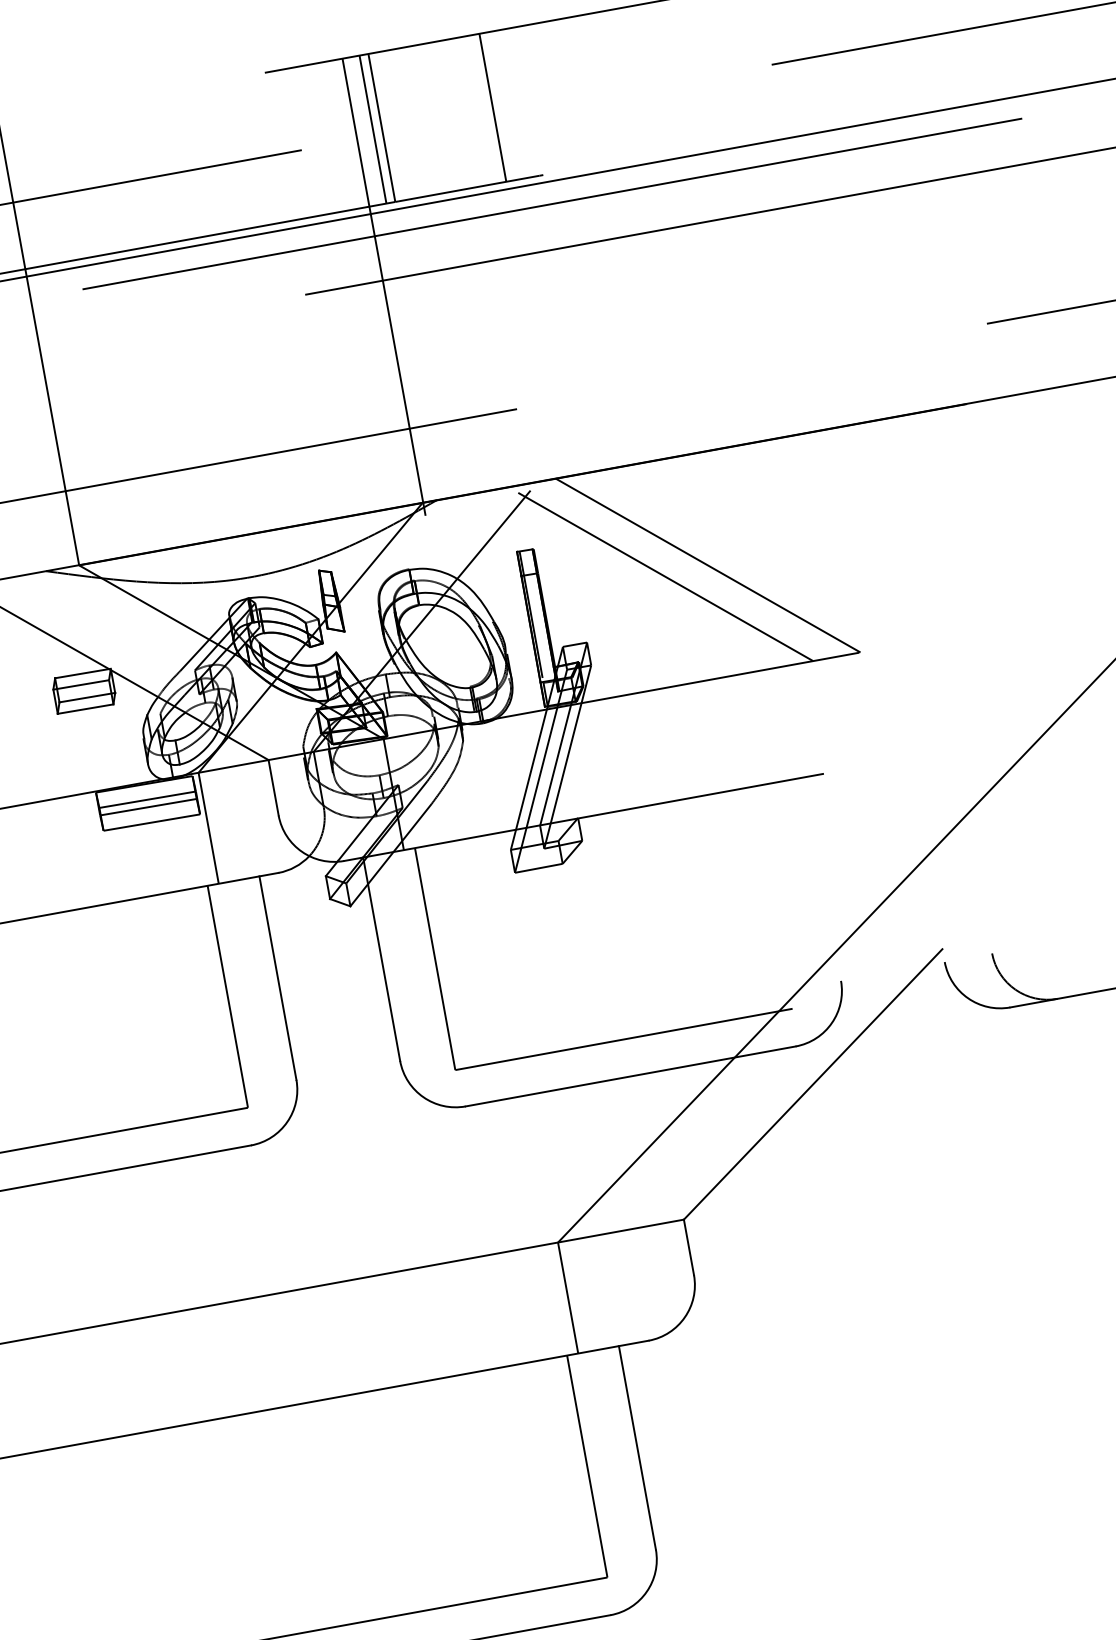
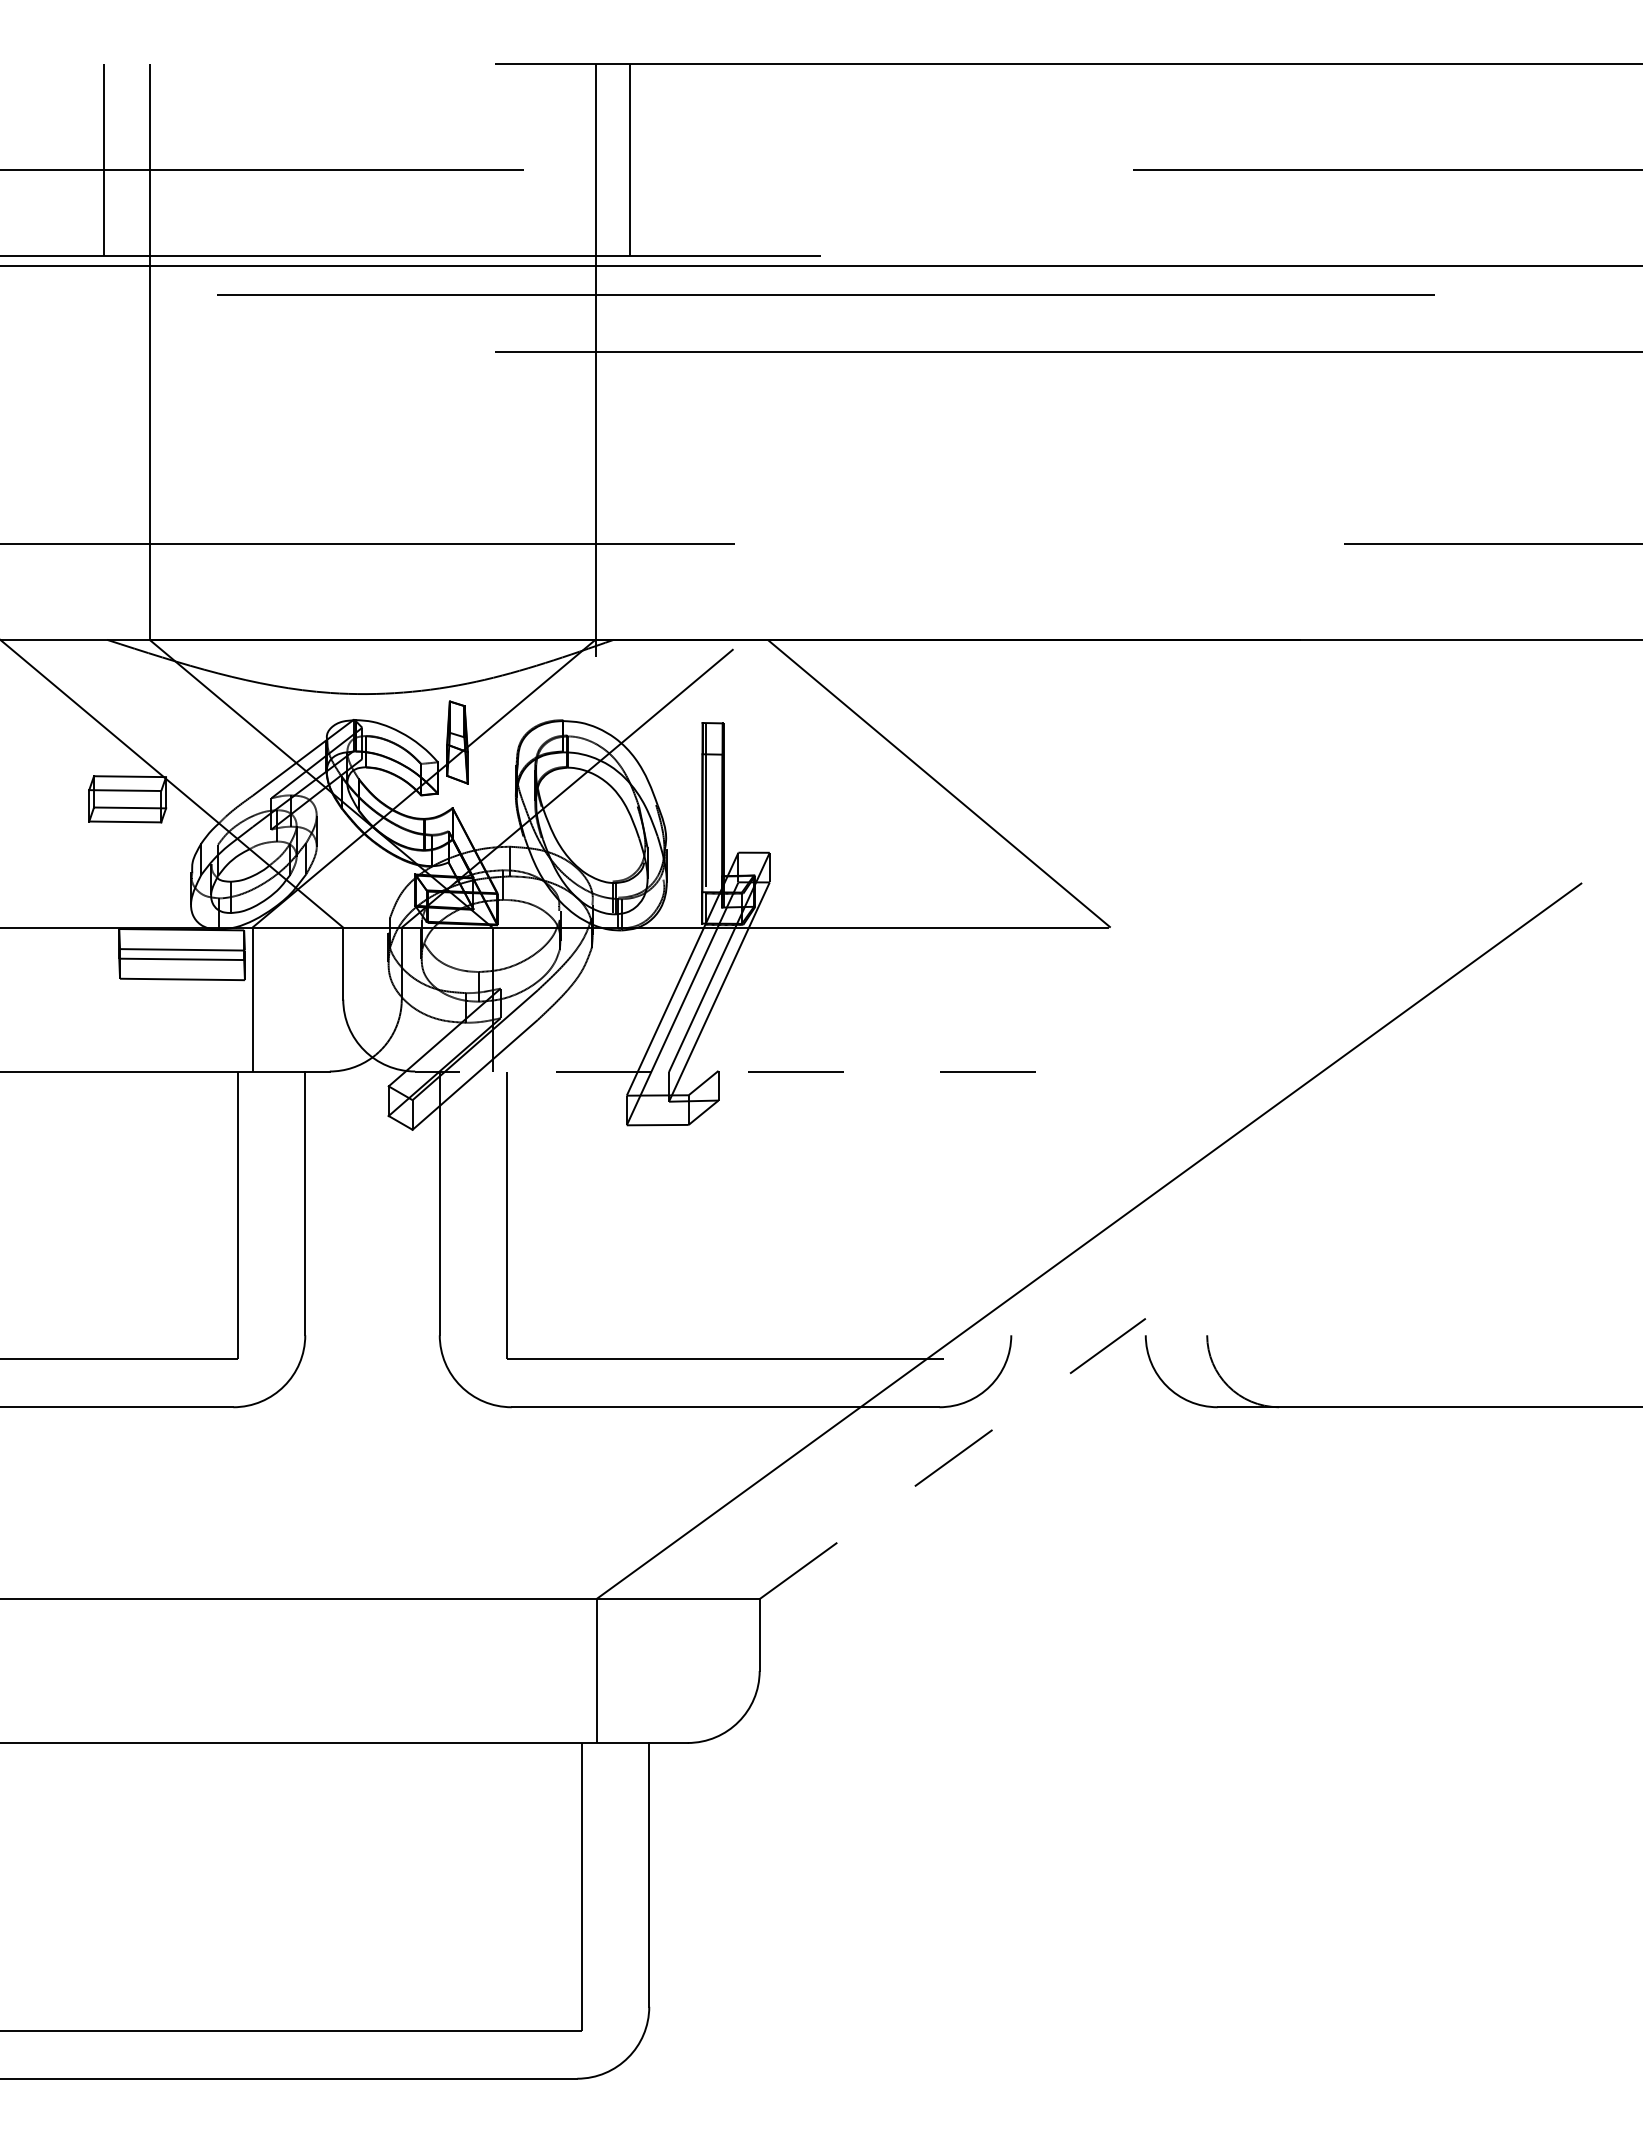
line: (492, 108) -> (773, 160), removed
line: (373, 129) -> (618, 160), removed
line: (665, 577) -> (883, 788), removed
line: (583, 817) -> (725, 1071), solid -> dashed
line: (812, 1084) -> (952, 1458), solid -> dashed

